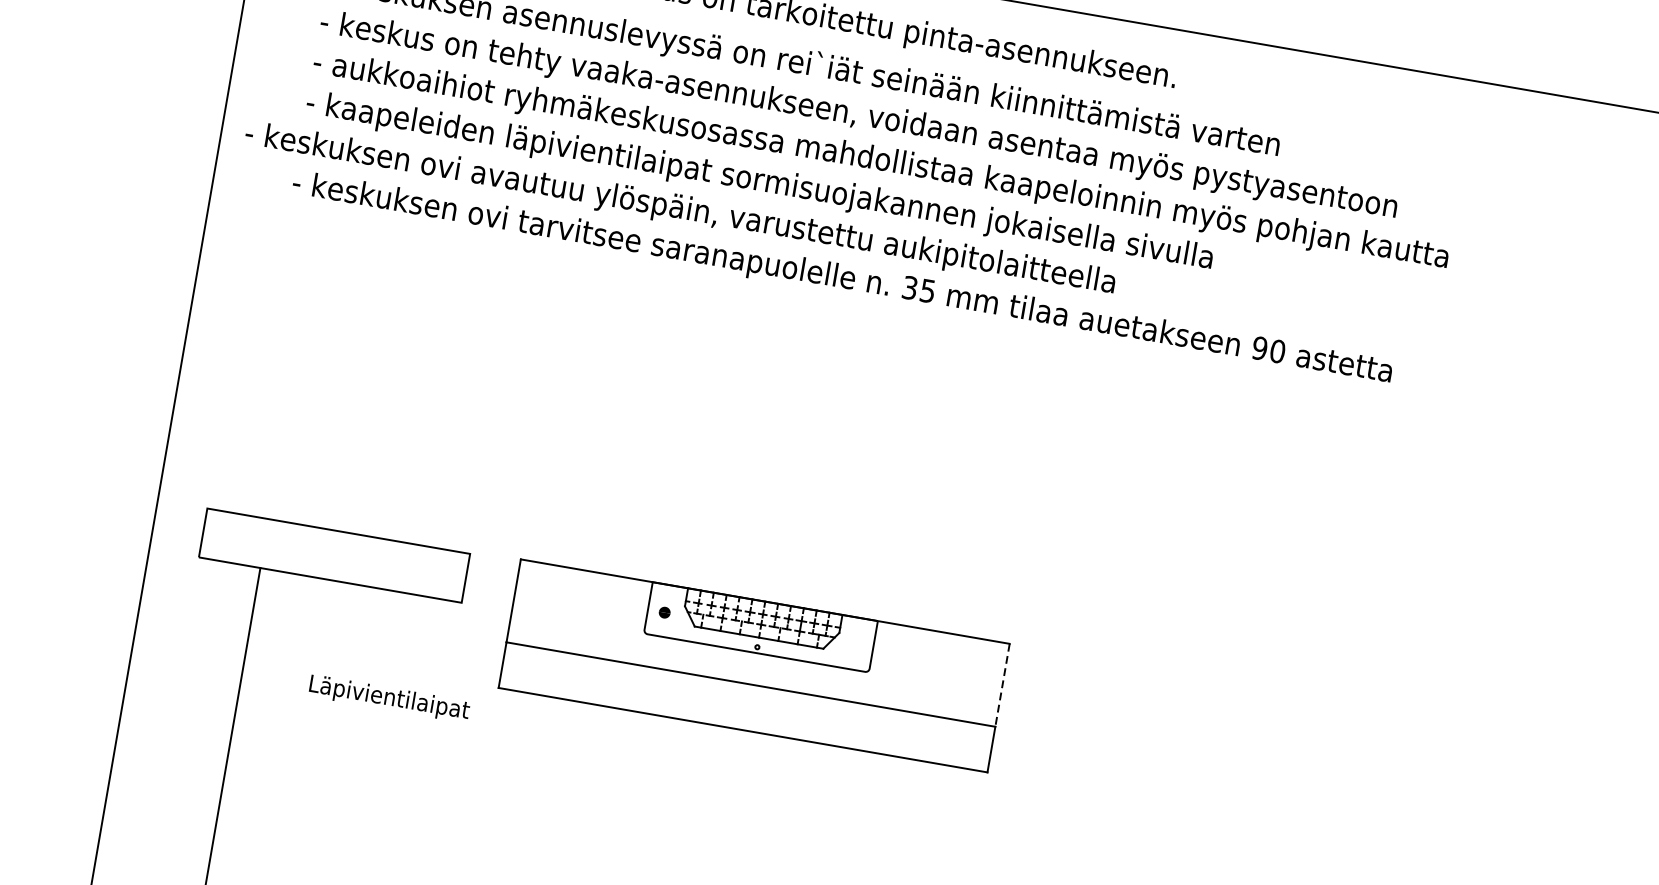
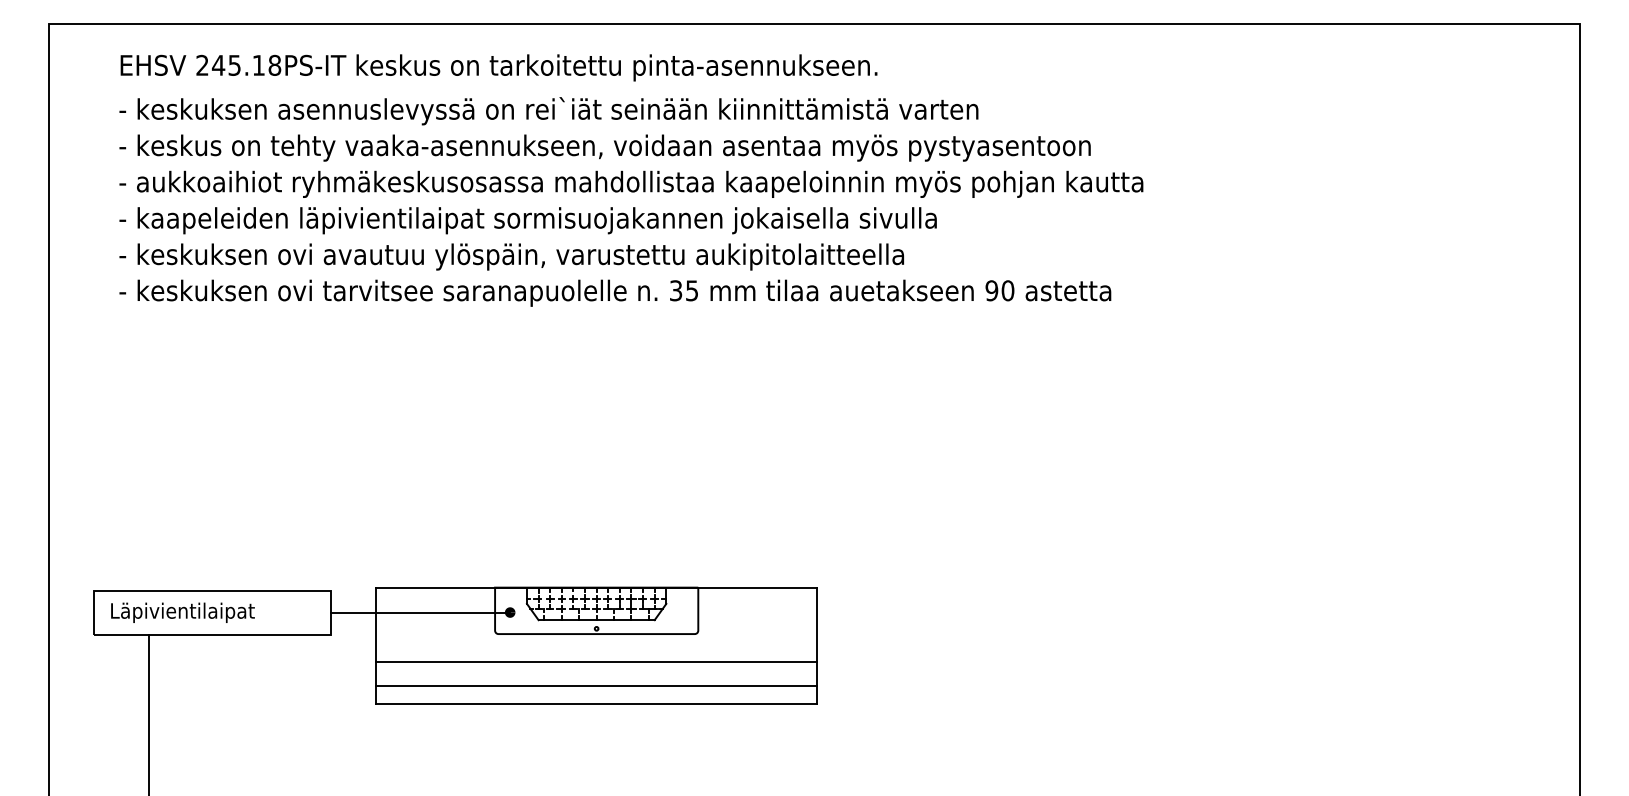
text: (680, 209) -> (511, 256), moved
line: (565, 595) -> (420, 612), added
line: (1002, 685) -> (817, 625), dashed -> solid
text: (389, 698) -> (182, 612), moved
line: (746, 711) -> (596, 686), added

